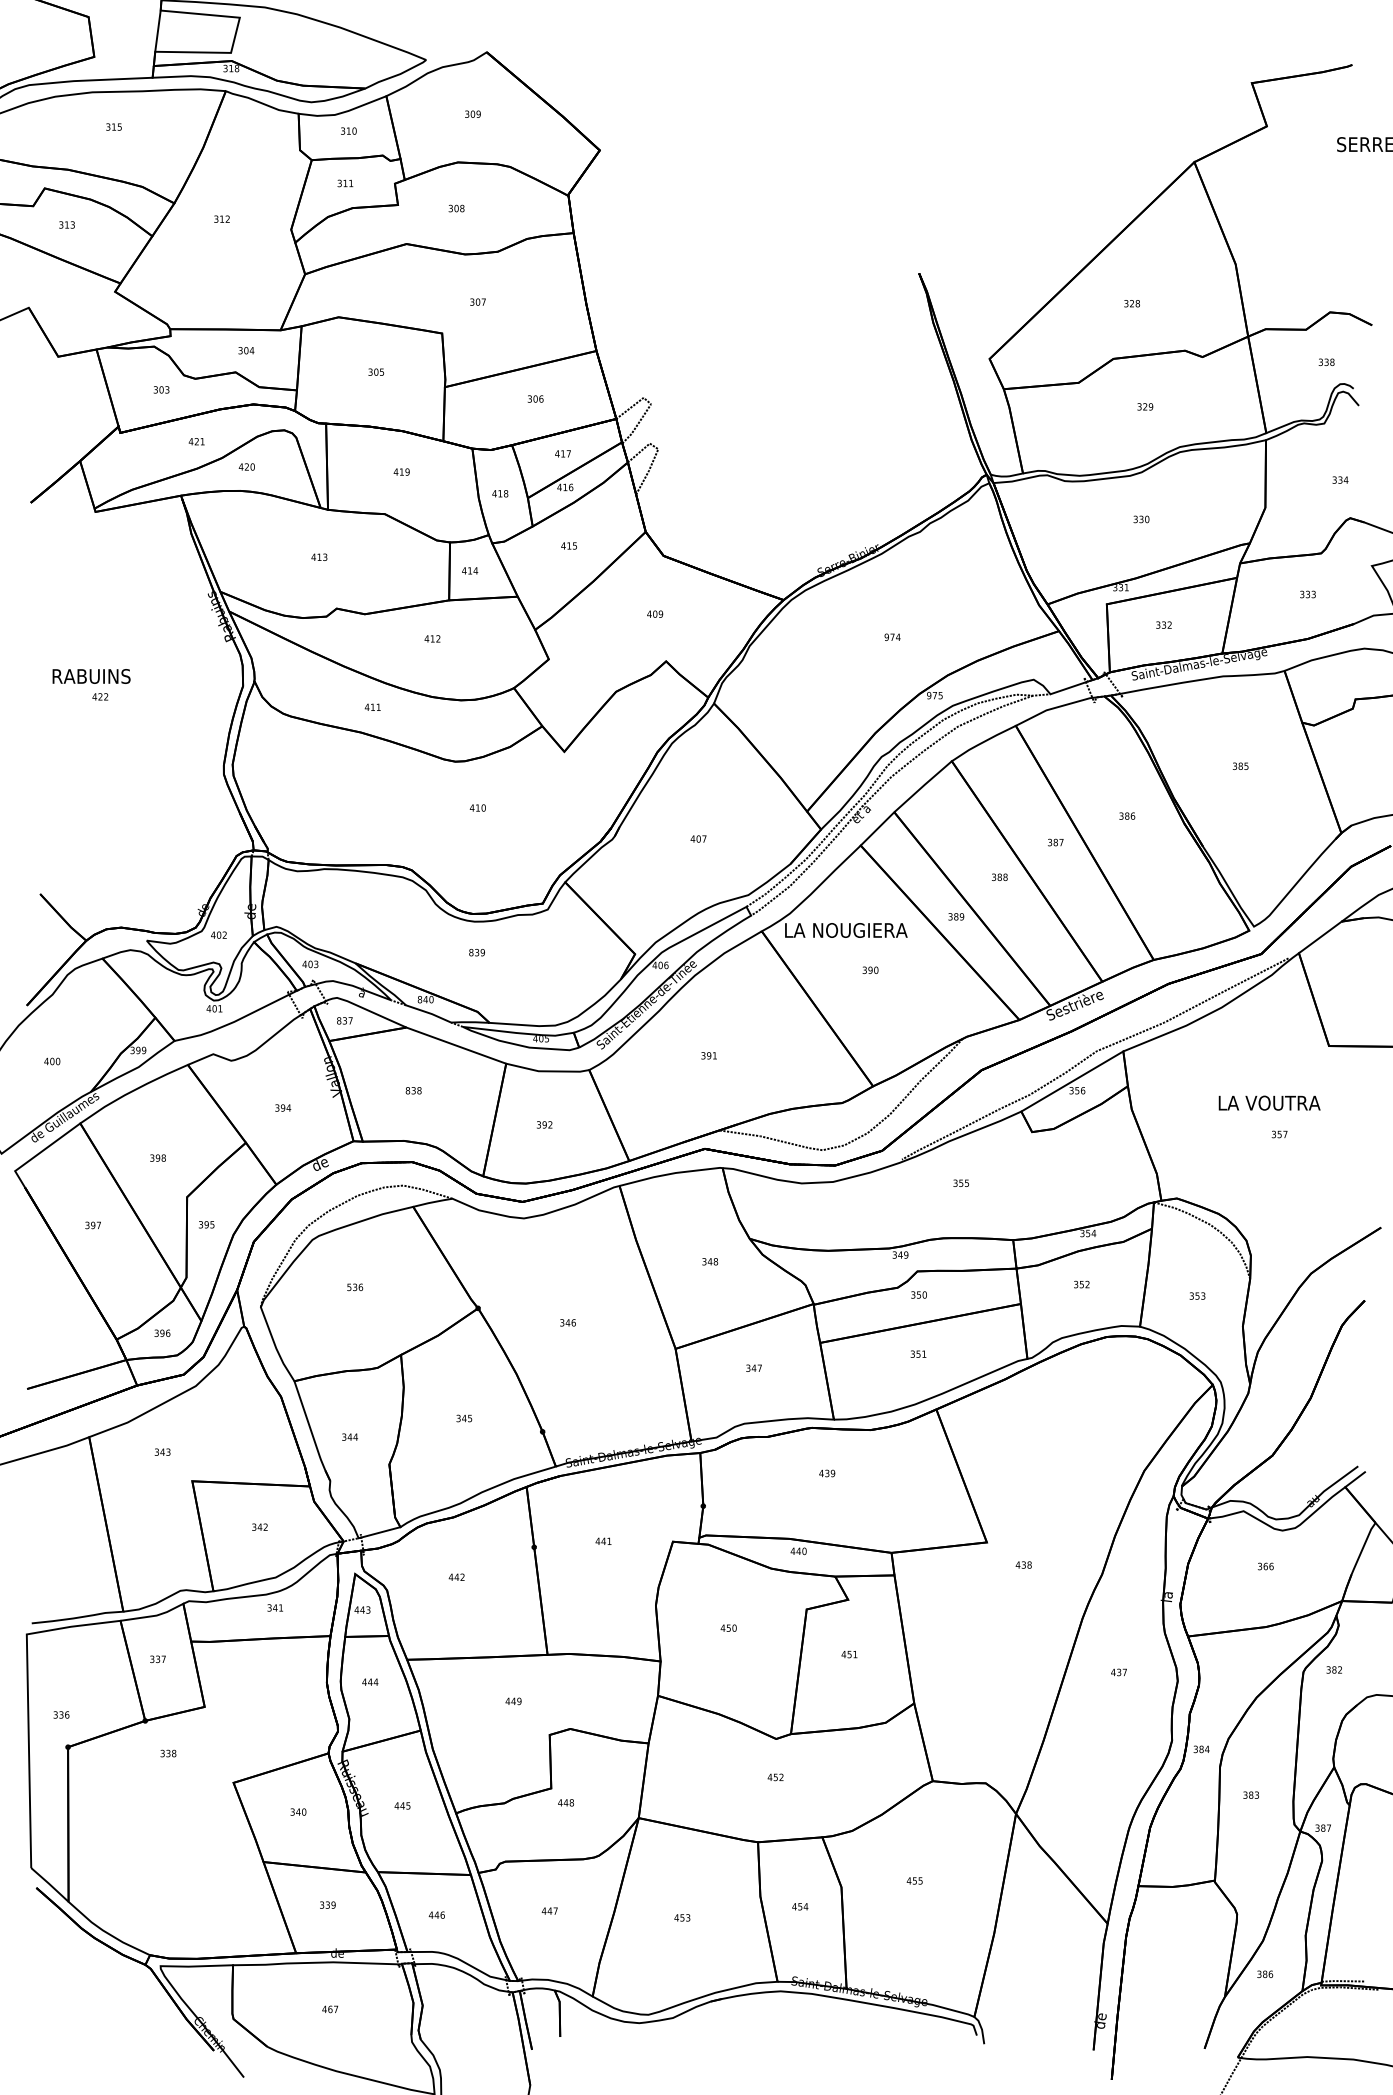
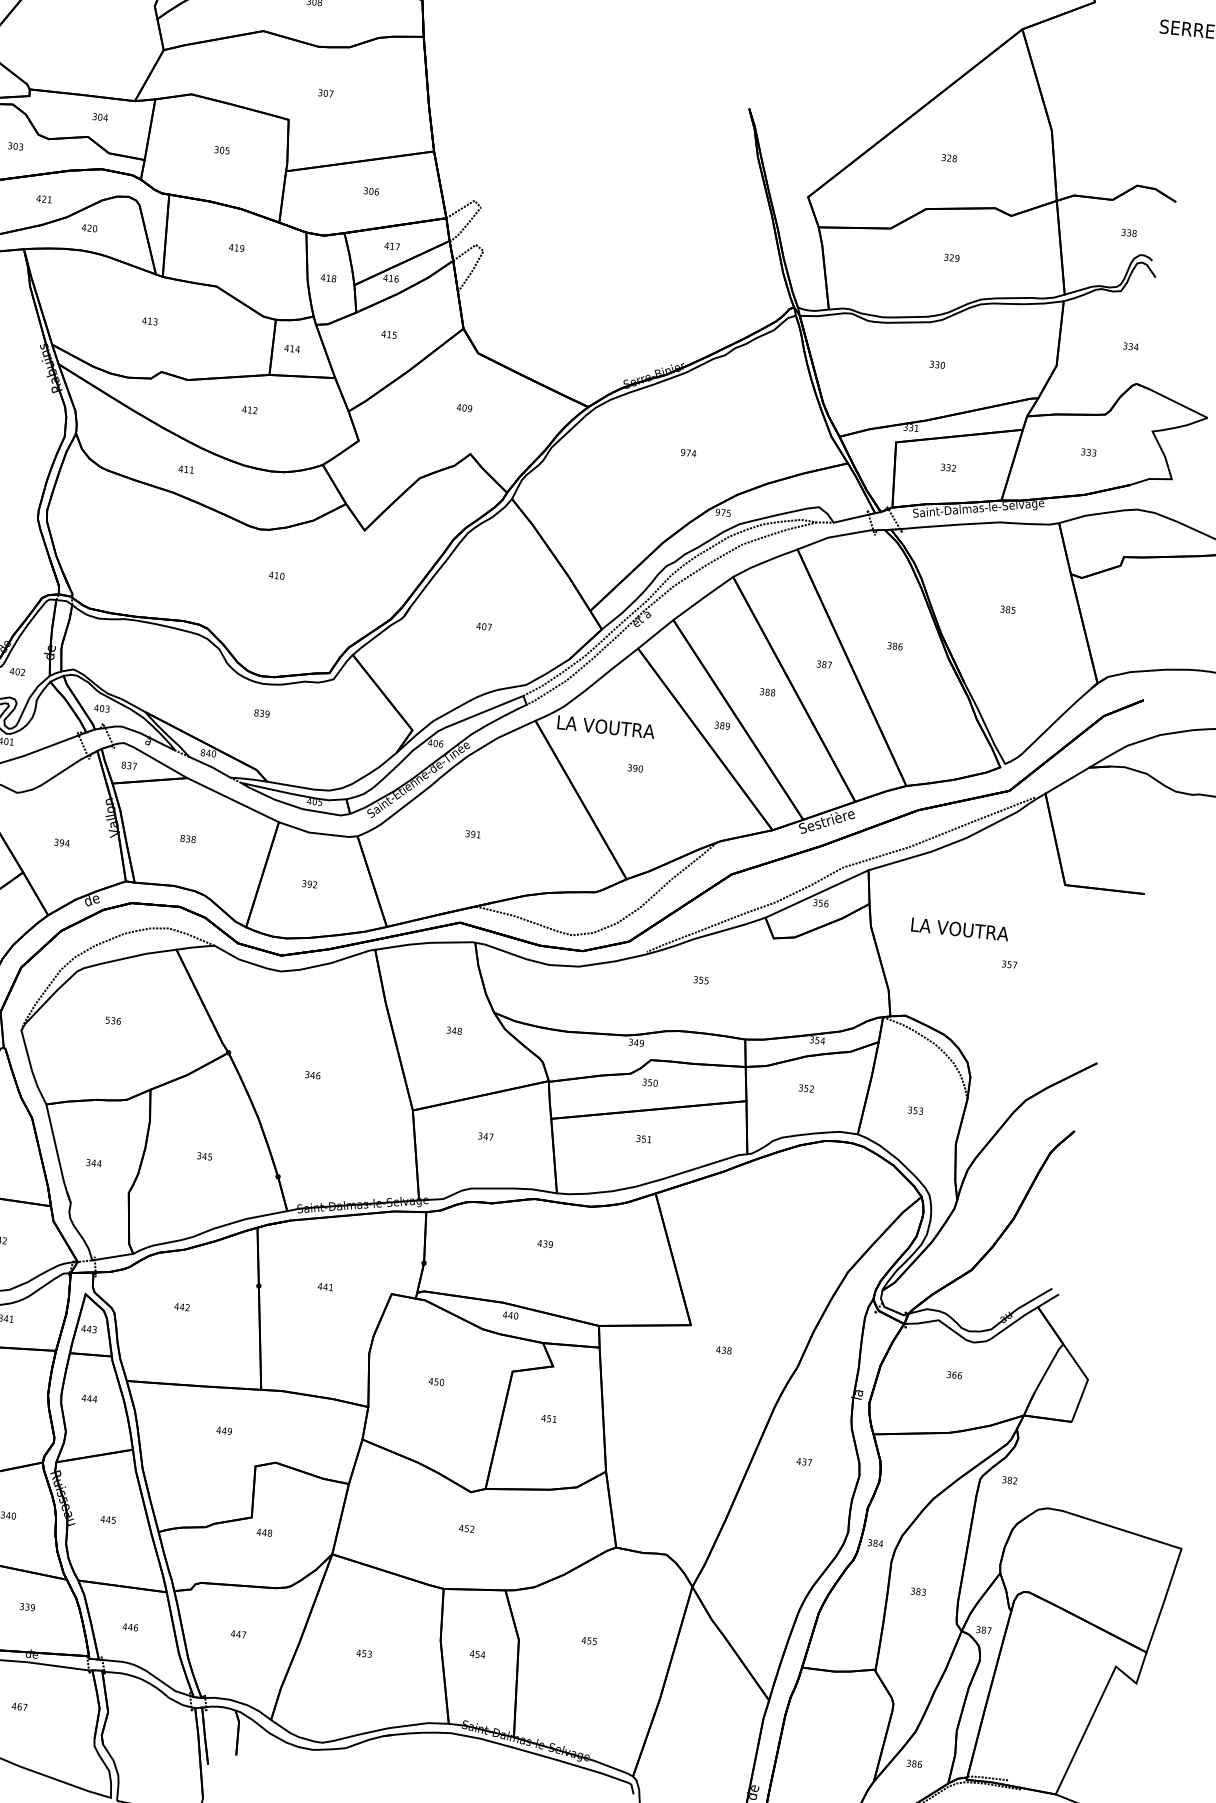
text: (859, 930) -> (628, 729), LA NOUGIERA -> LA VOUTRA
text: (1269, 1102) -> (960, 928), moved

